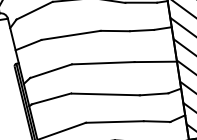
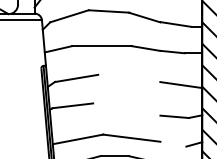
line: (103, 63) -> (129, 78), removed
line: (105, 94) -> (126, 109), removed
line: (156, 120) -> (173, 143), removed

